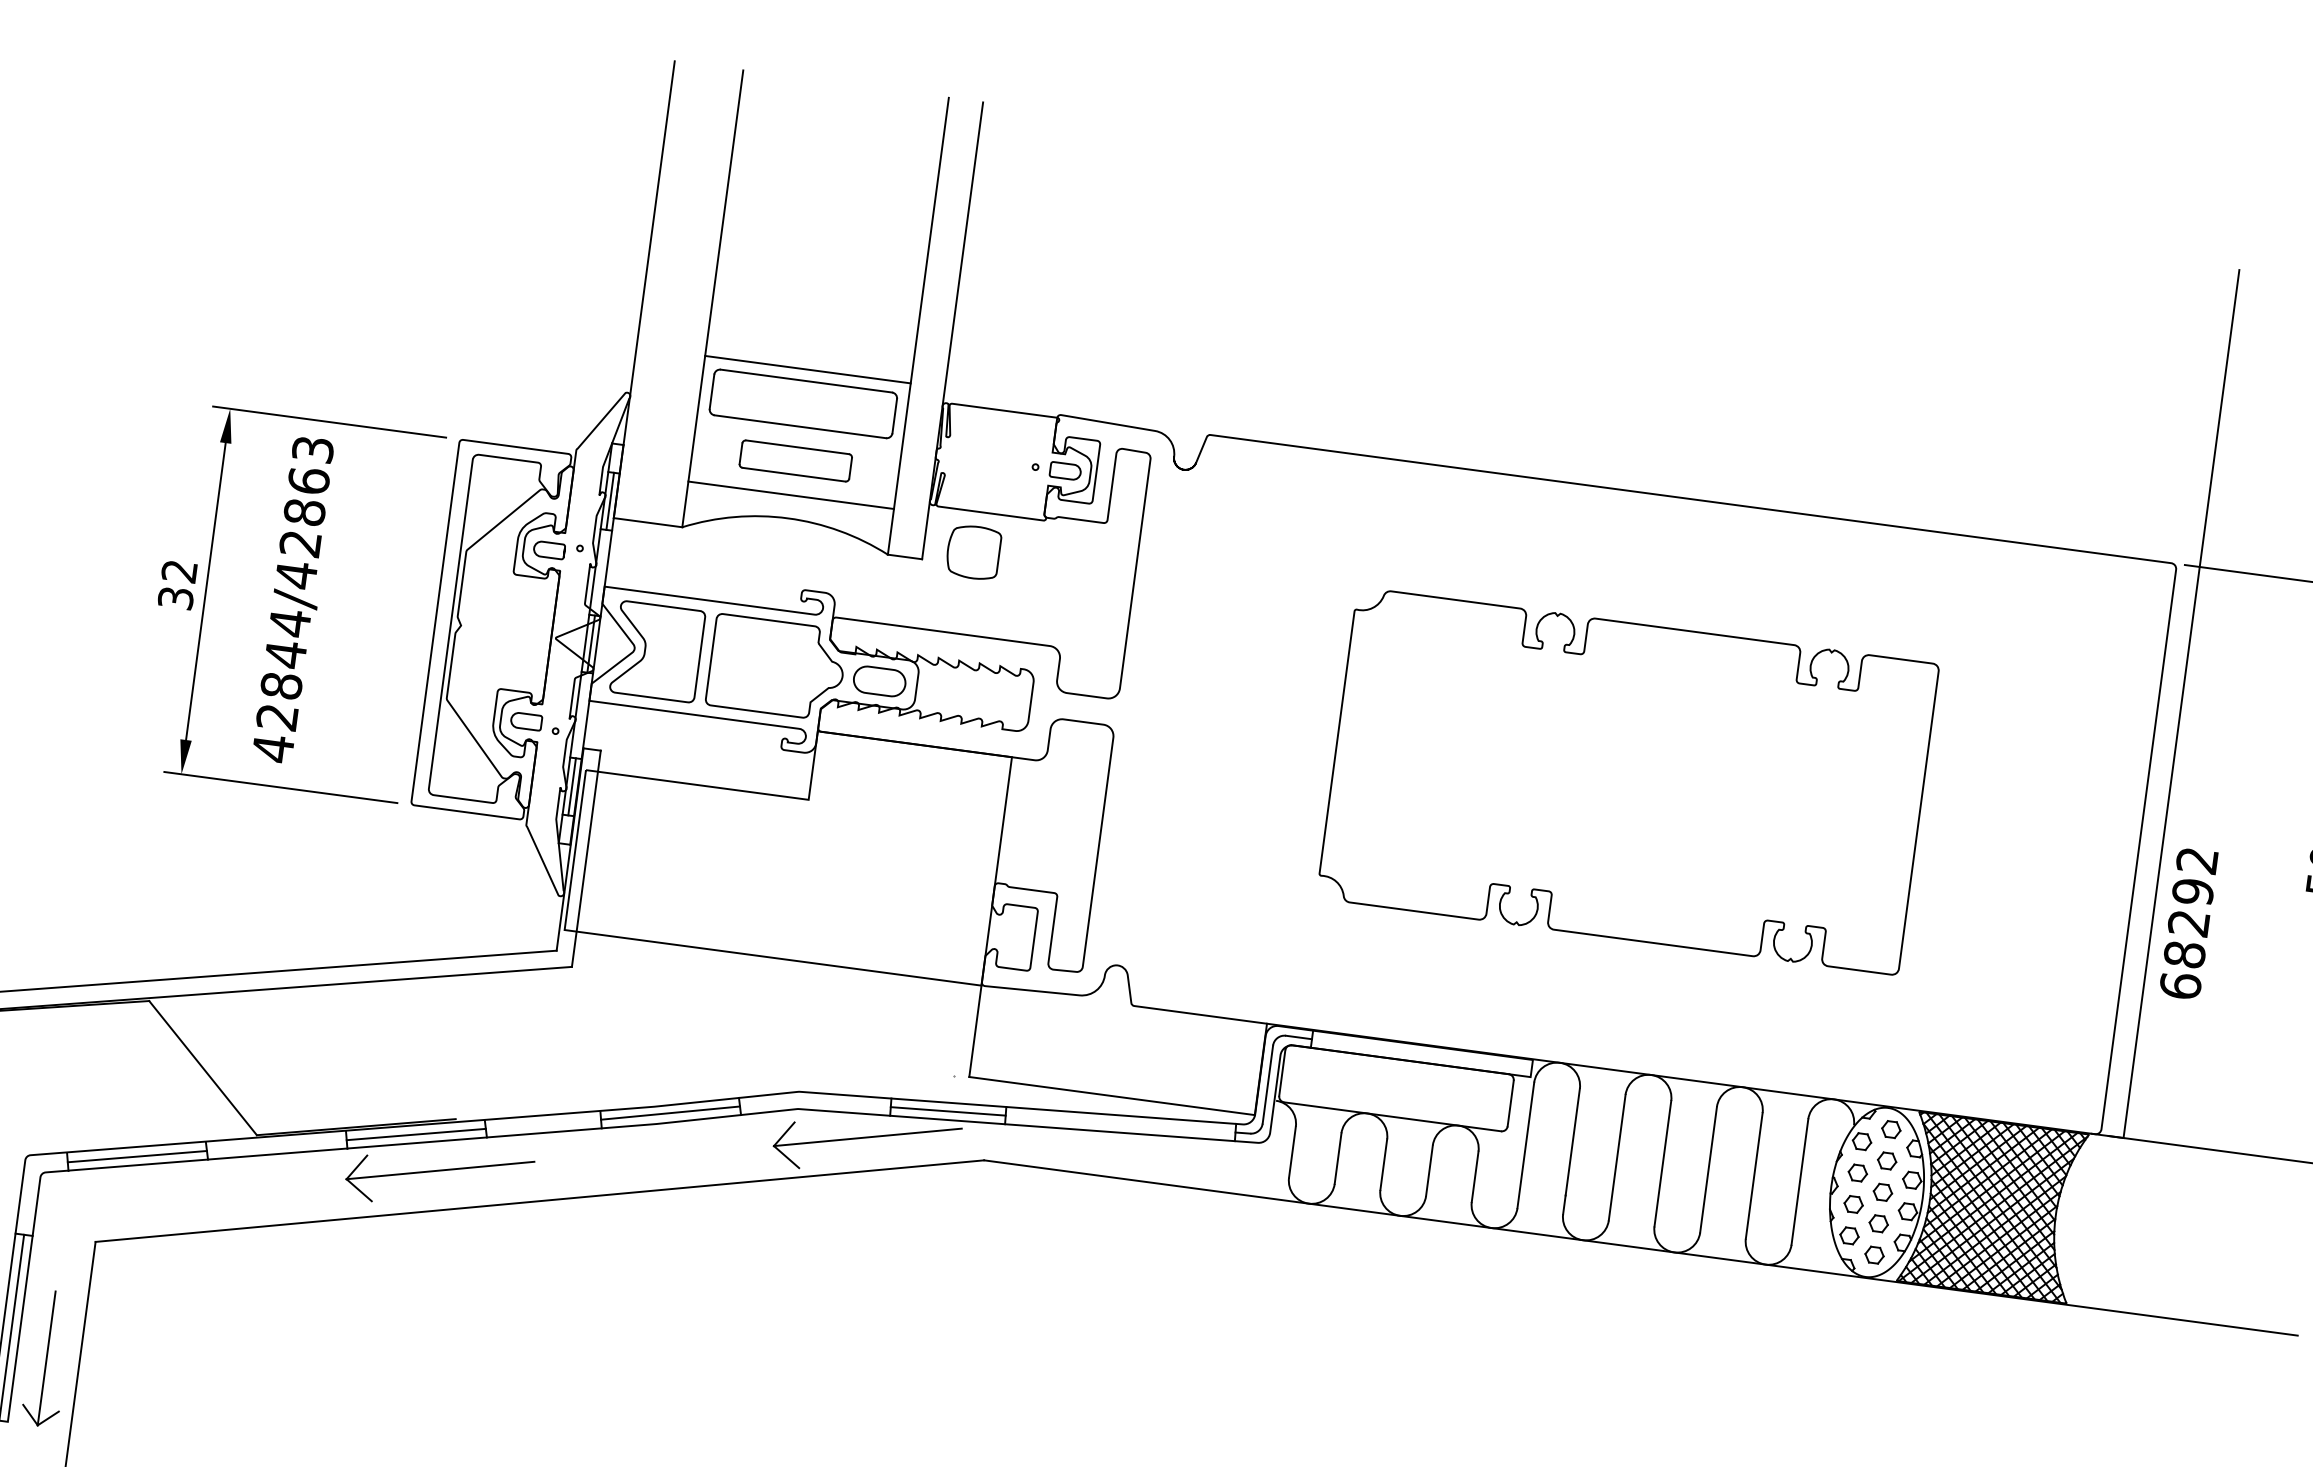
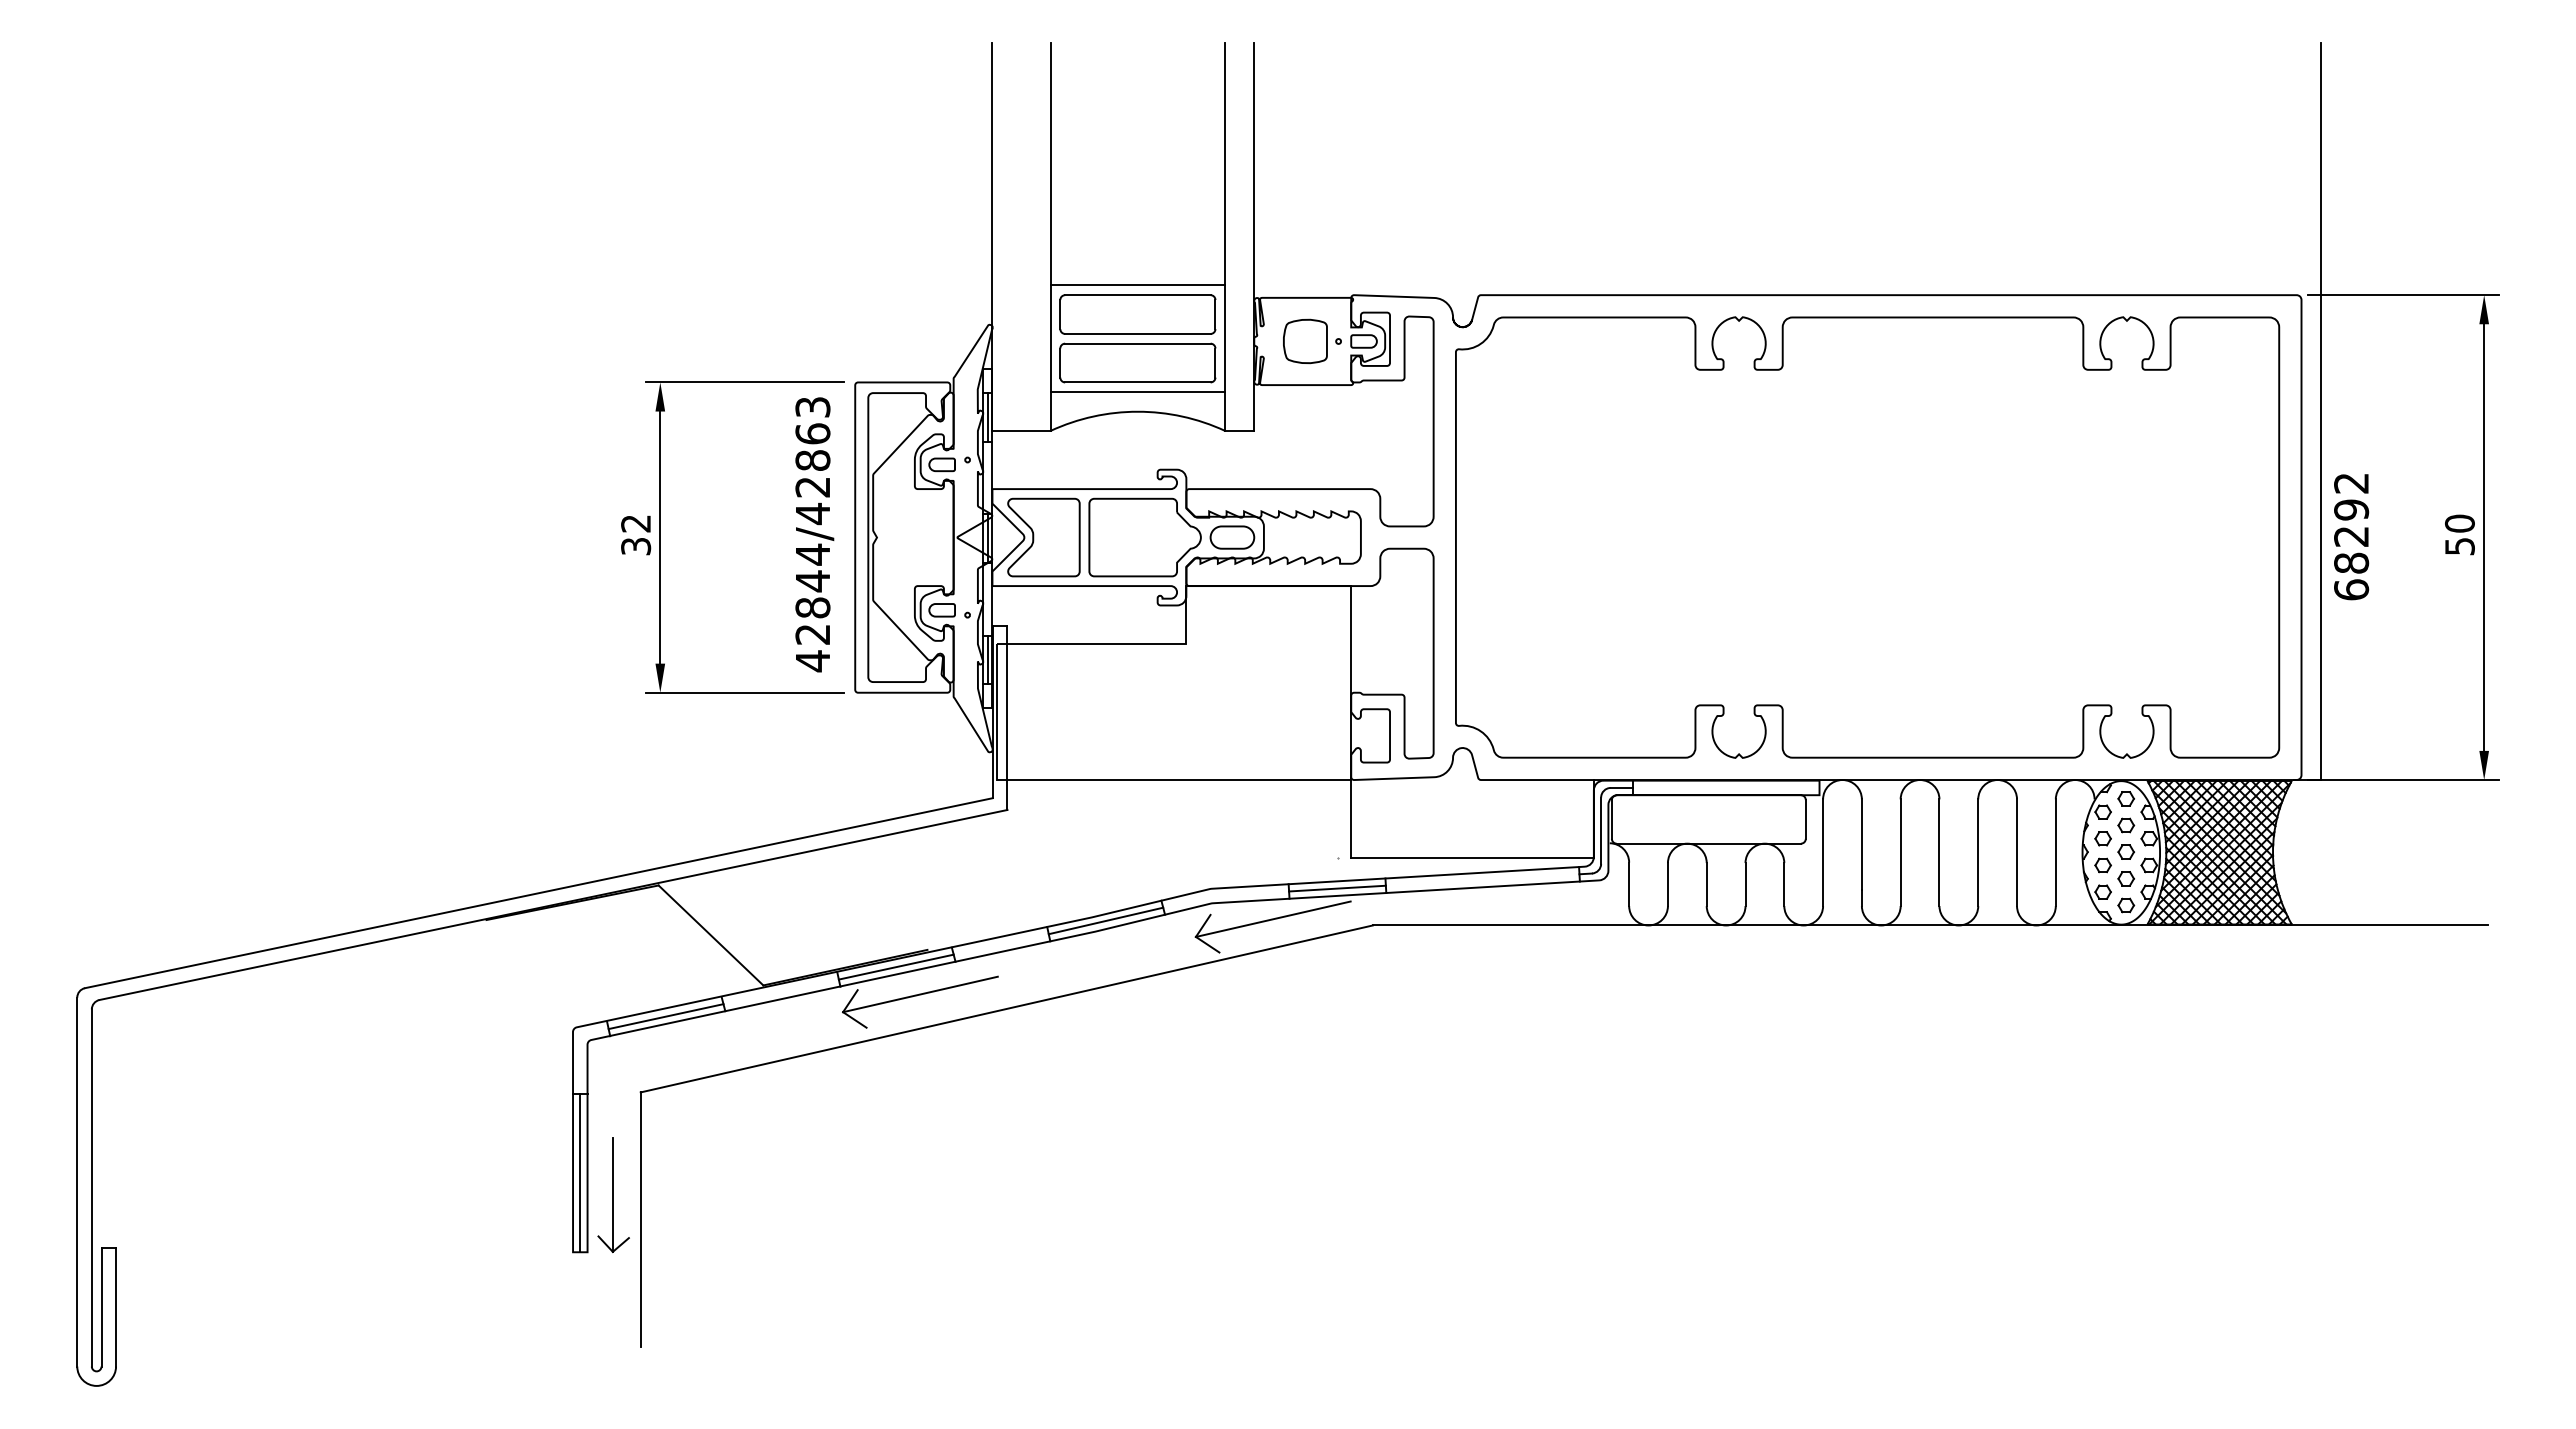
part: (795, 460) -> (1137, 362), size x1.67
part: (973, 552) -> (1305, 341), moved
text: (294, 599) -> (814, 534), moved
part: (1627, 781) -> (1867, 537), size x1.67
text: (2188, 924) -> (2351, 537), moved

